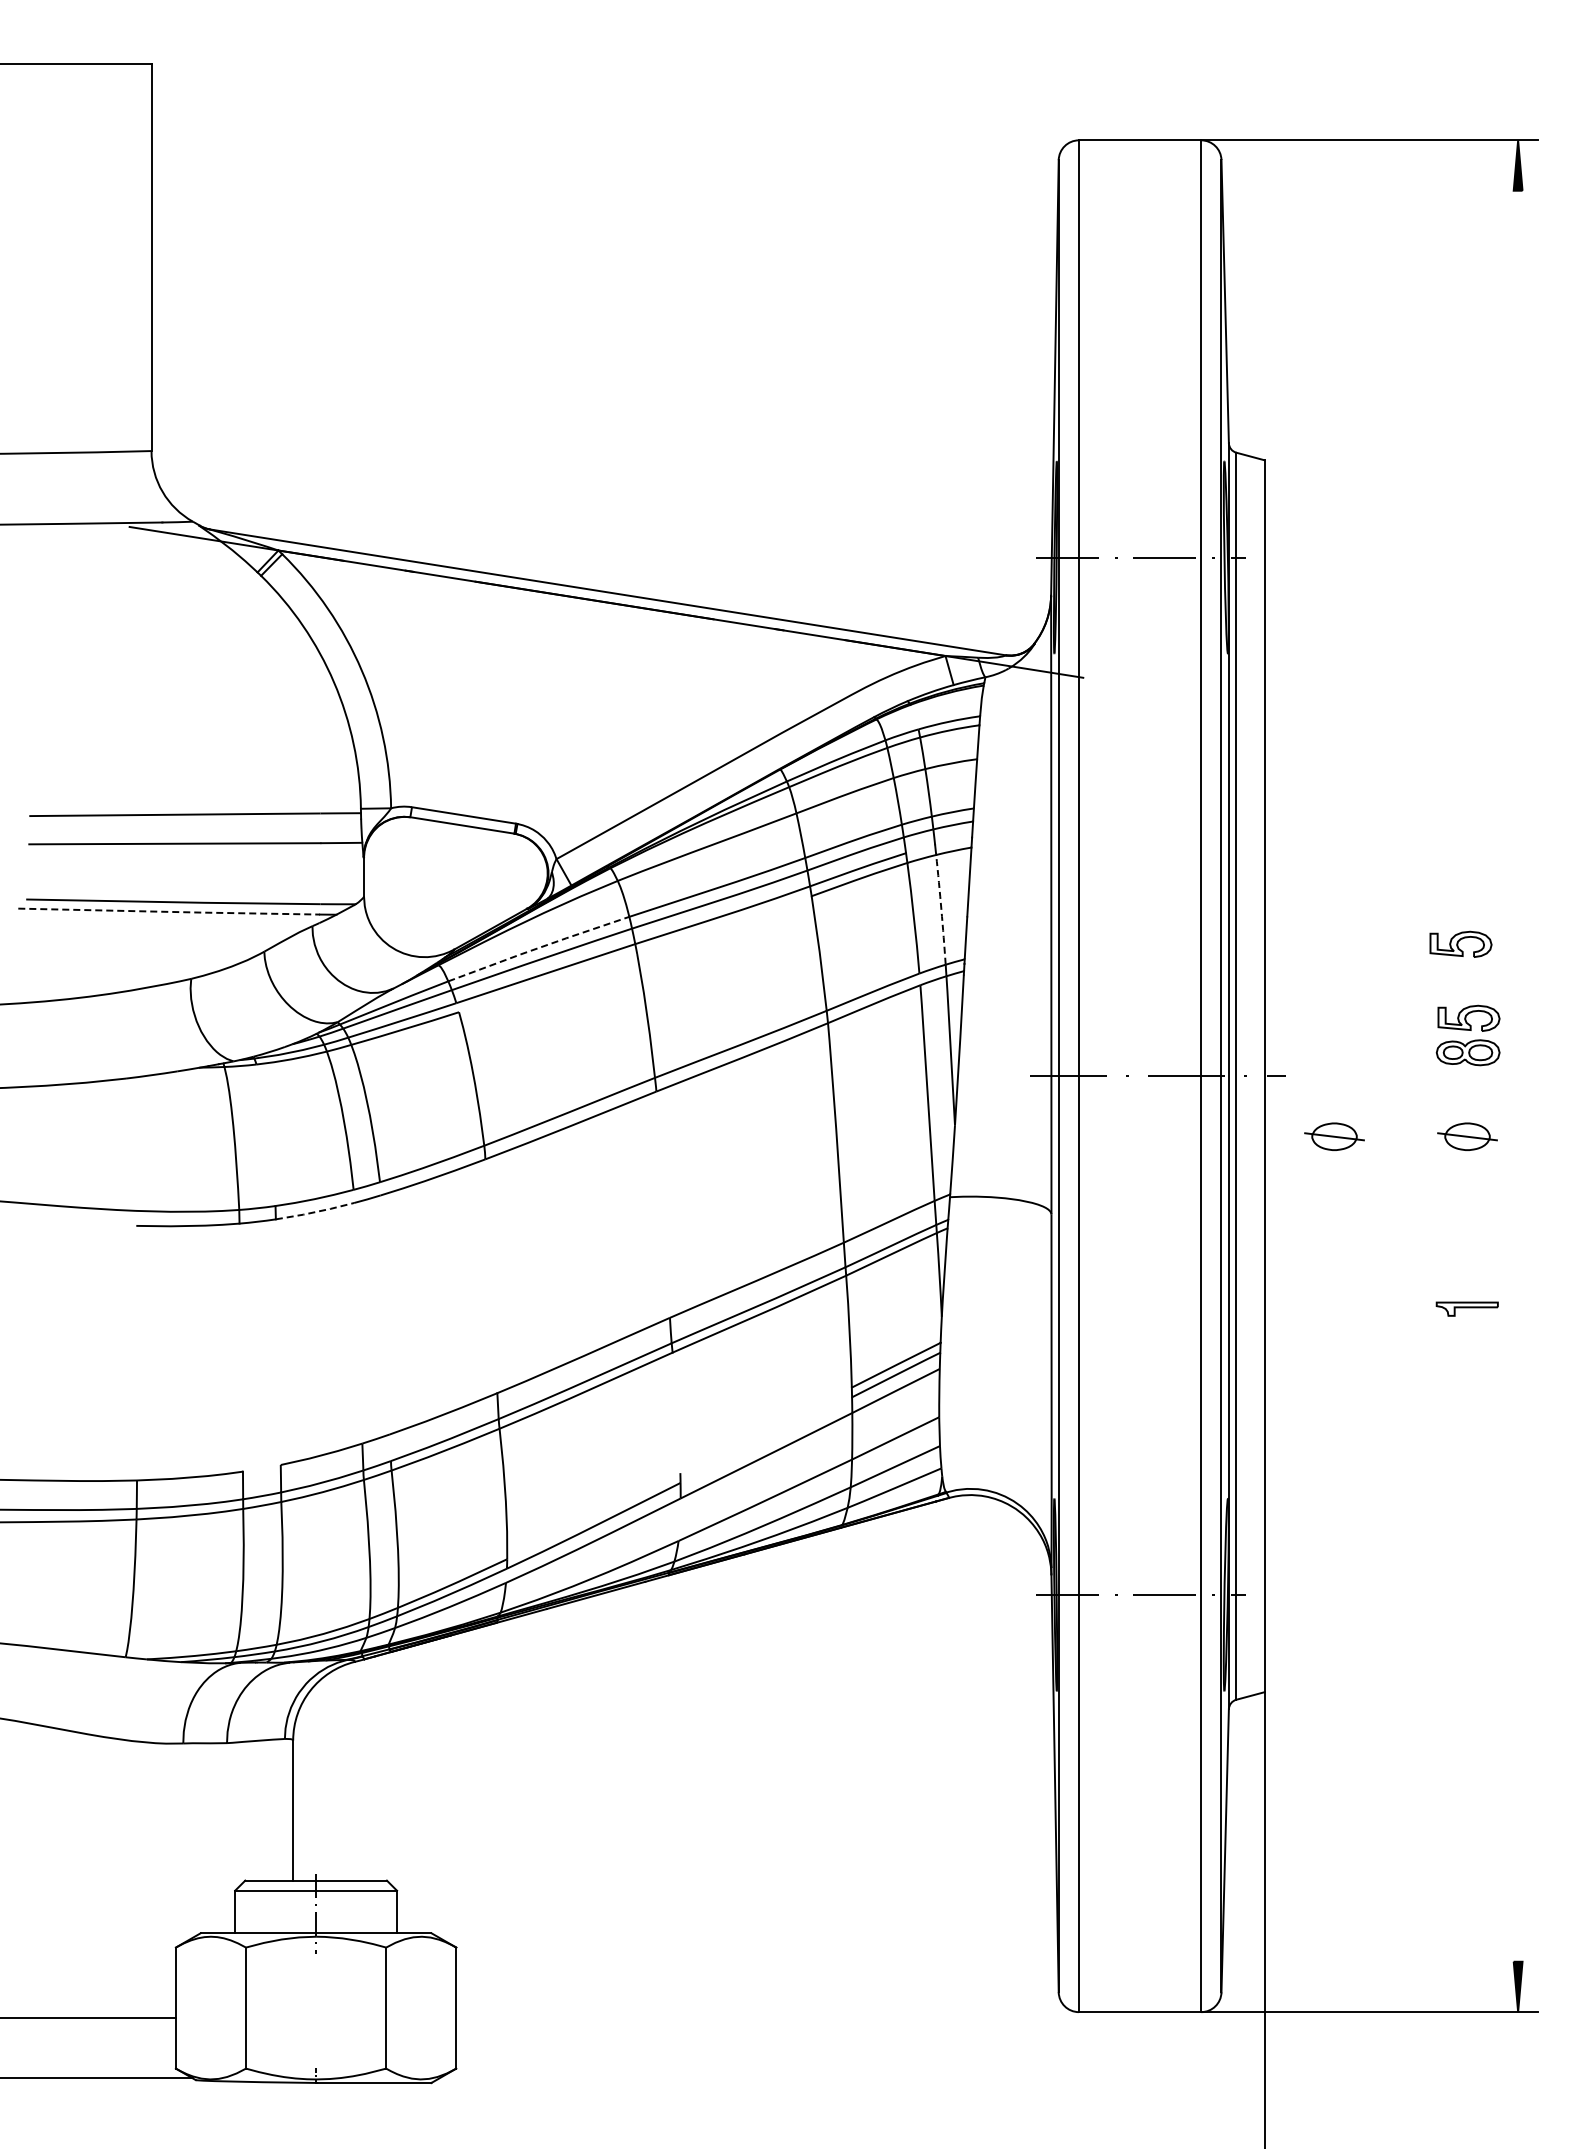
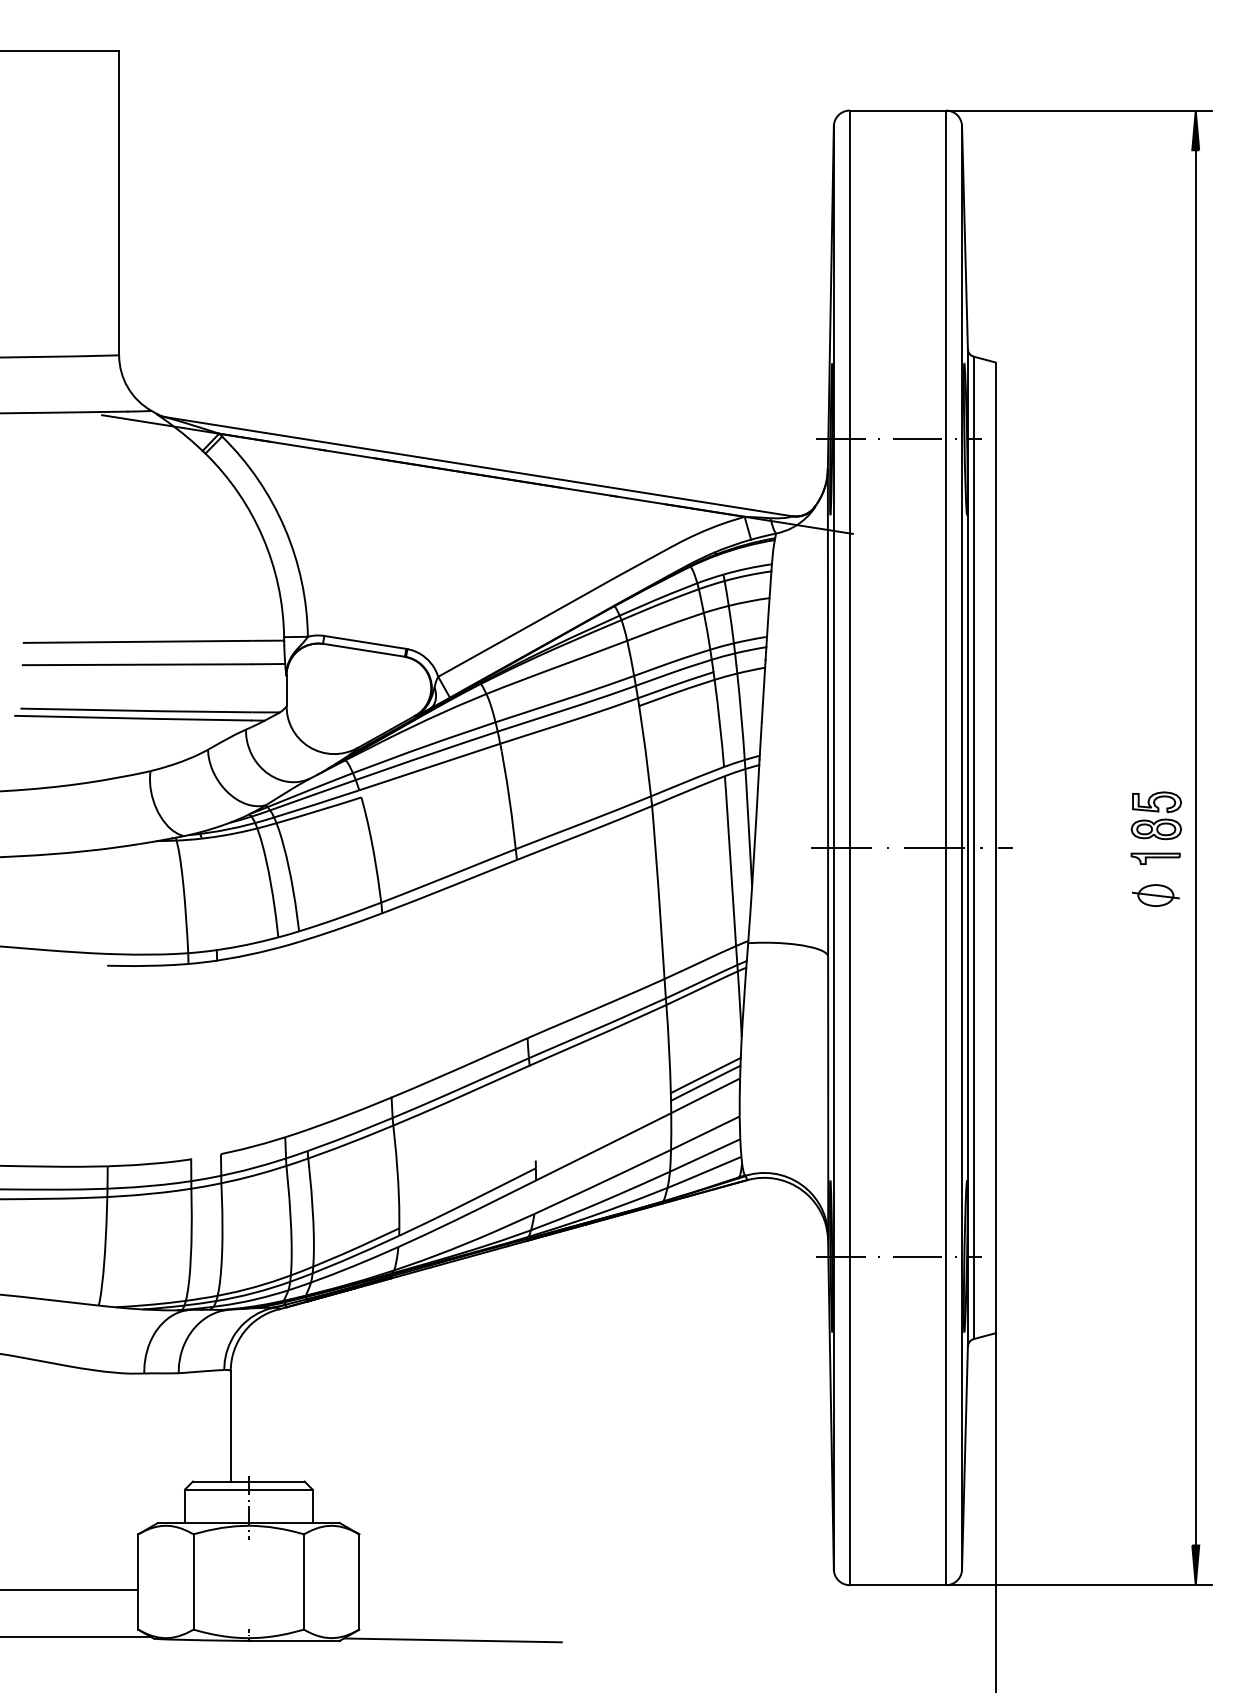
arc: (941, 909) -> (741, 716), dashed -> solid
line: (170, 911) -> (134, 718), dashed -> solid
part: (1460, 943) -> (1150, 743), removed
line: (538, 948) -> (424, 747), dashed -> solid
line: (1518, 1075) -> (1196, 847), added
part: (1334, 1136) -> (1051, 895), removed
line: (316, 1211) -> (249, 954), dashed -> solid
part: (1466, 1308) -> (1155, 858), moved
line: (574, 2081) -> (452, 1639), added

